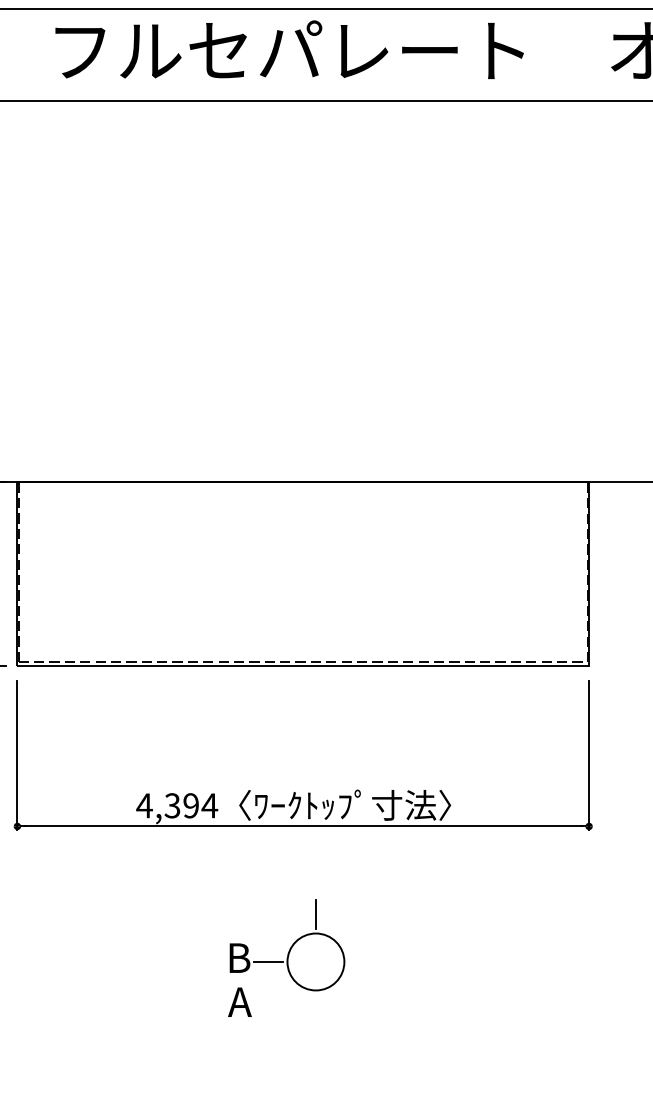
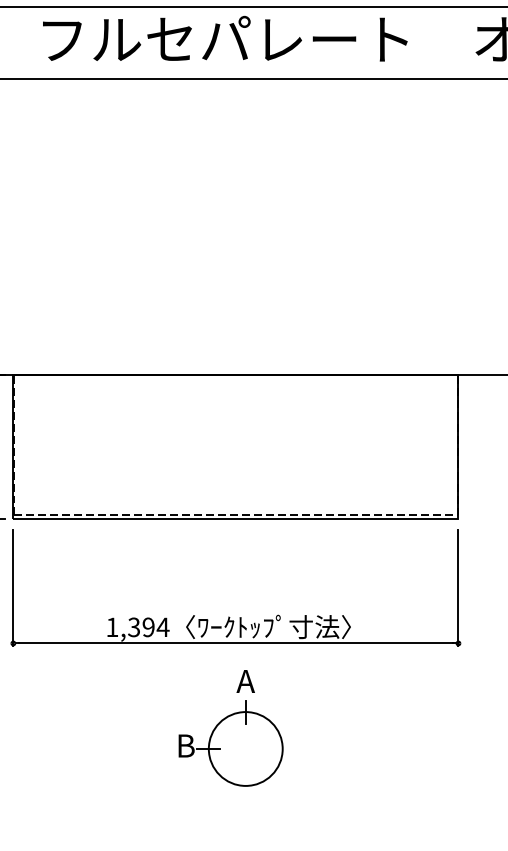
text: (144, 805) -> (112, 627), 4,394 -> 1,394
circle: (315, 961) -> (245, 748), size x1.67
text: (239, 1001) -> (245, 680), moved

